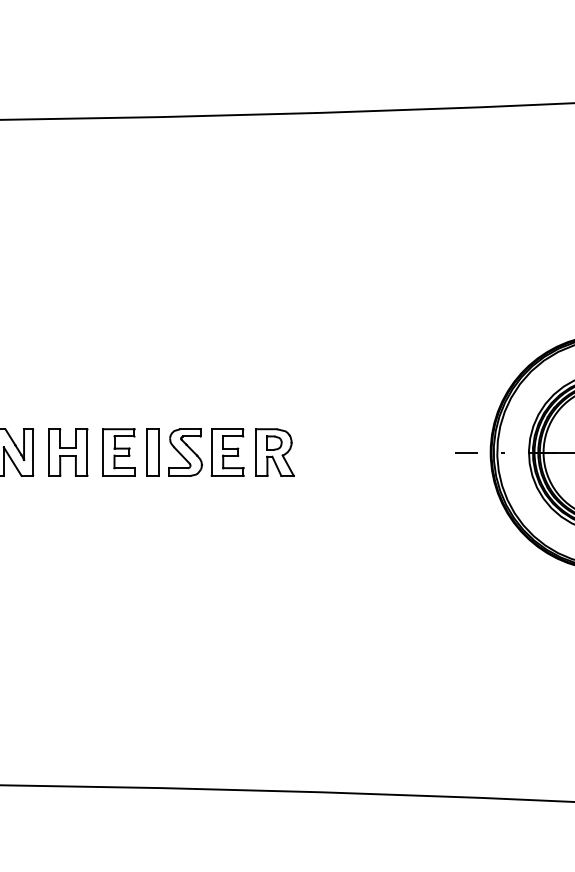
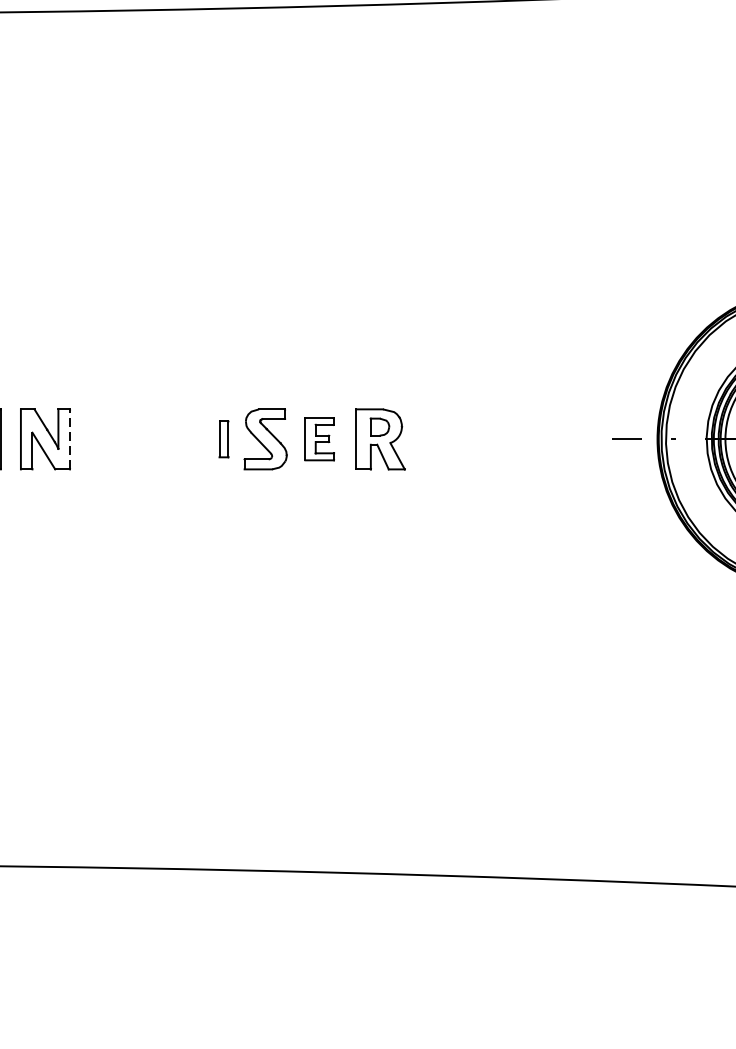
line: (33, 452) -> (70, 439), solid -> dashed
part: (68, 452) -> (115, 439), removed
part: (118, 452) -> (179, 439), removed
part: (152, 452) -> (223, 439), size x0.6
part: (227, 452) -> (319, 439), size x0.7

